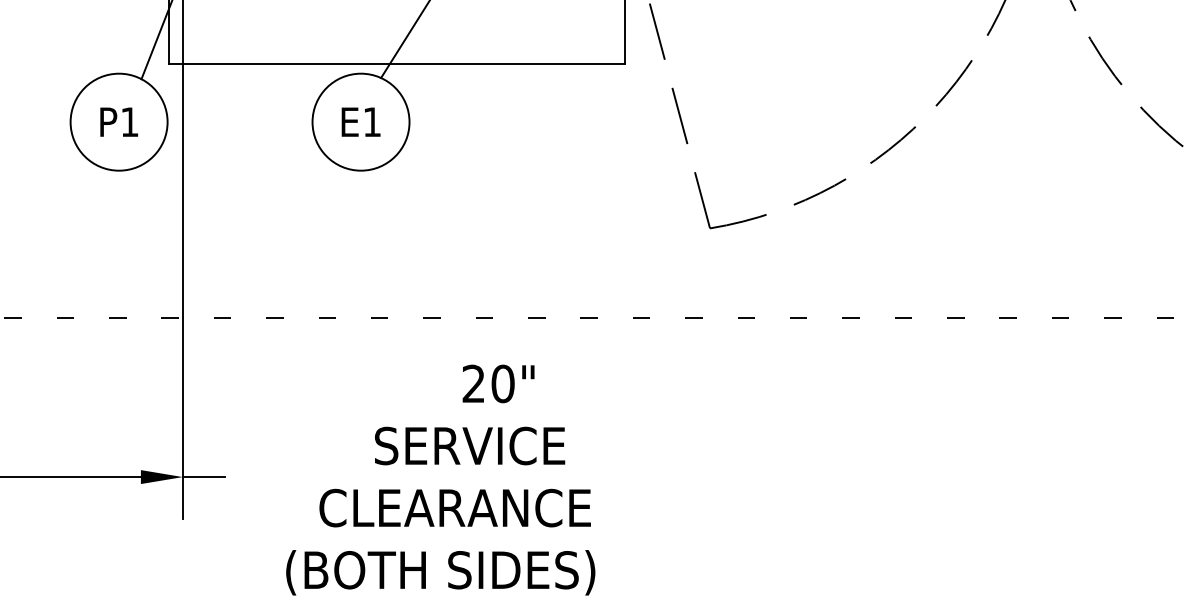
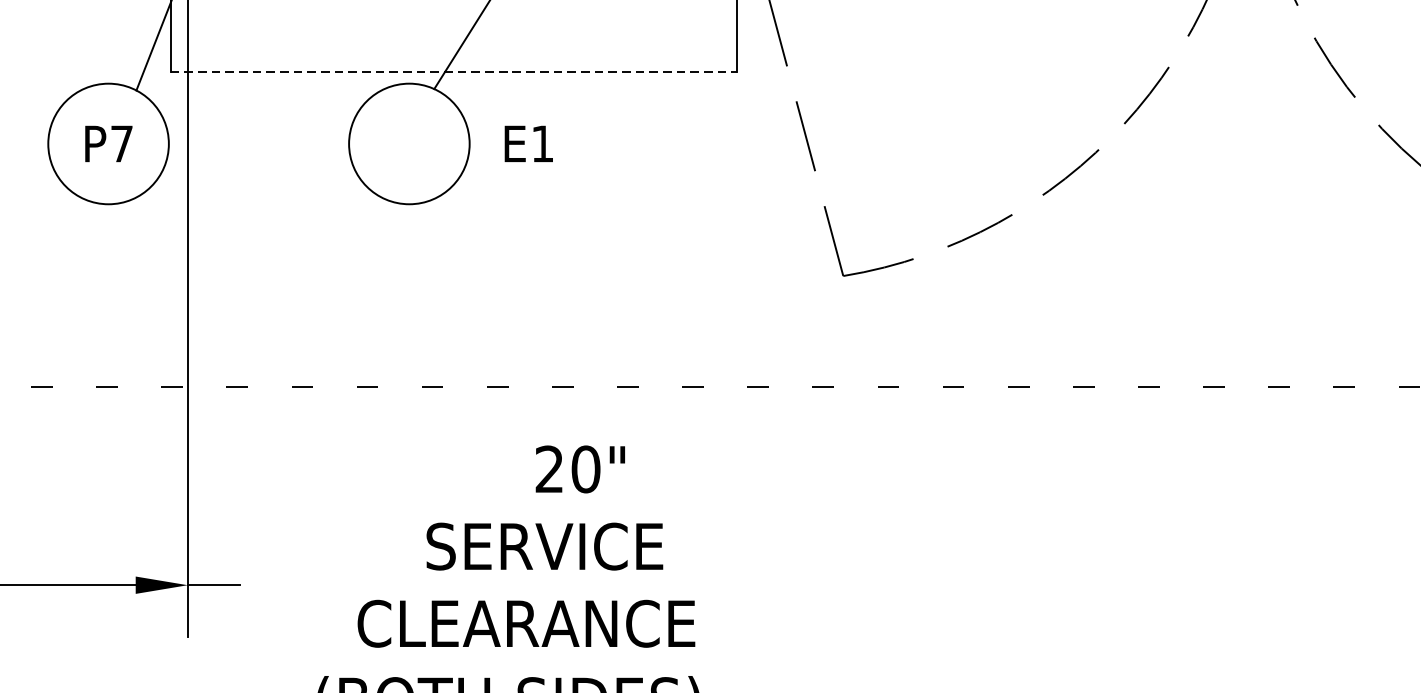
line: (396, 64) -> (453, 72), solid -> dashed
text: (129, 121) -> (121, 143), P1 -> P7
text: (360, 121) -> (528, 143), moved

